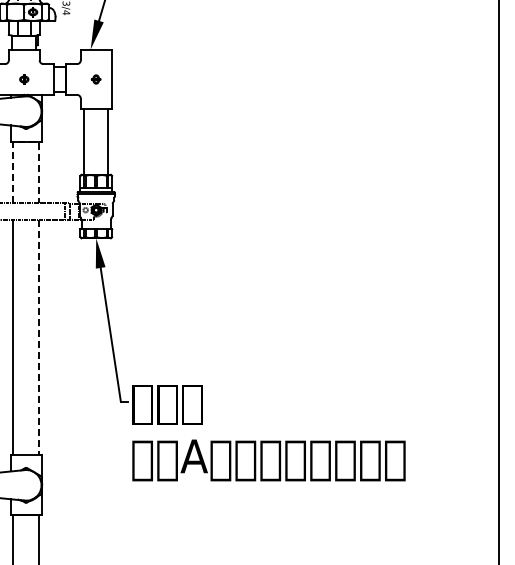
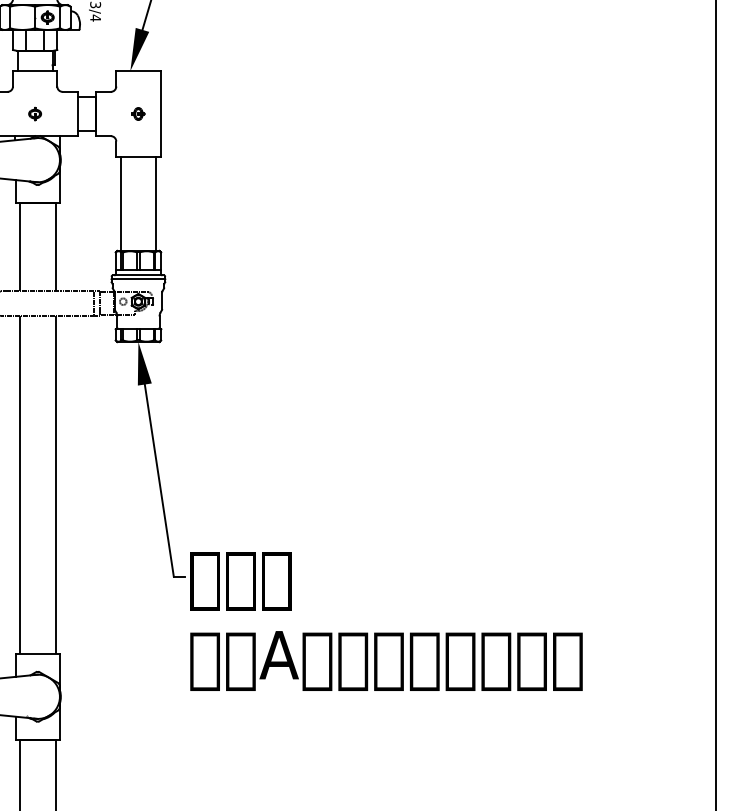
line: (26, 141) -> (38, 203), dashed -> solid
line: (38, 337) -> (55, 484), dashed -> solid

